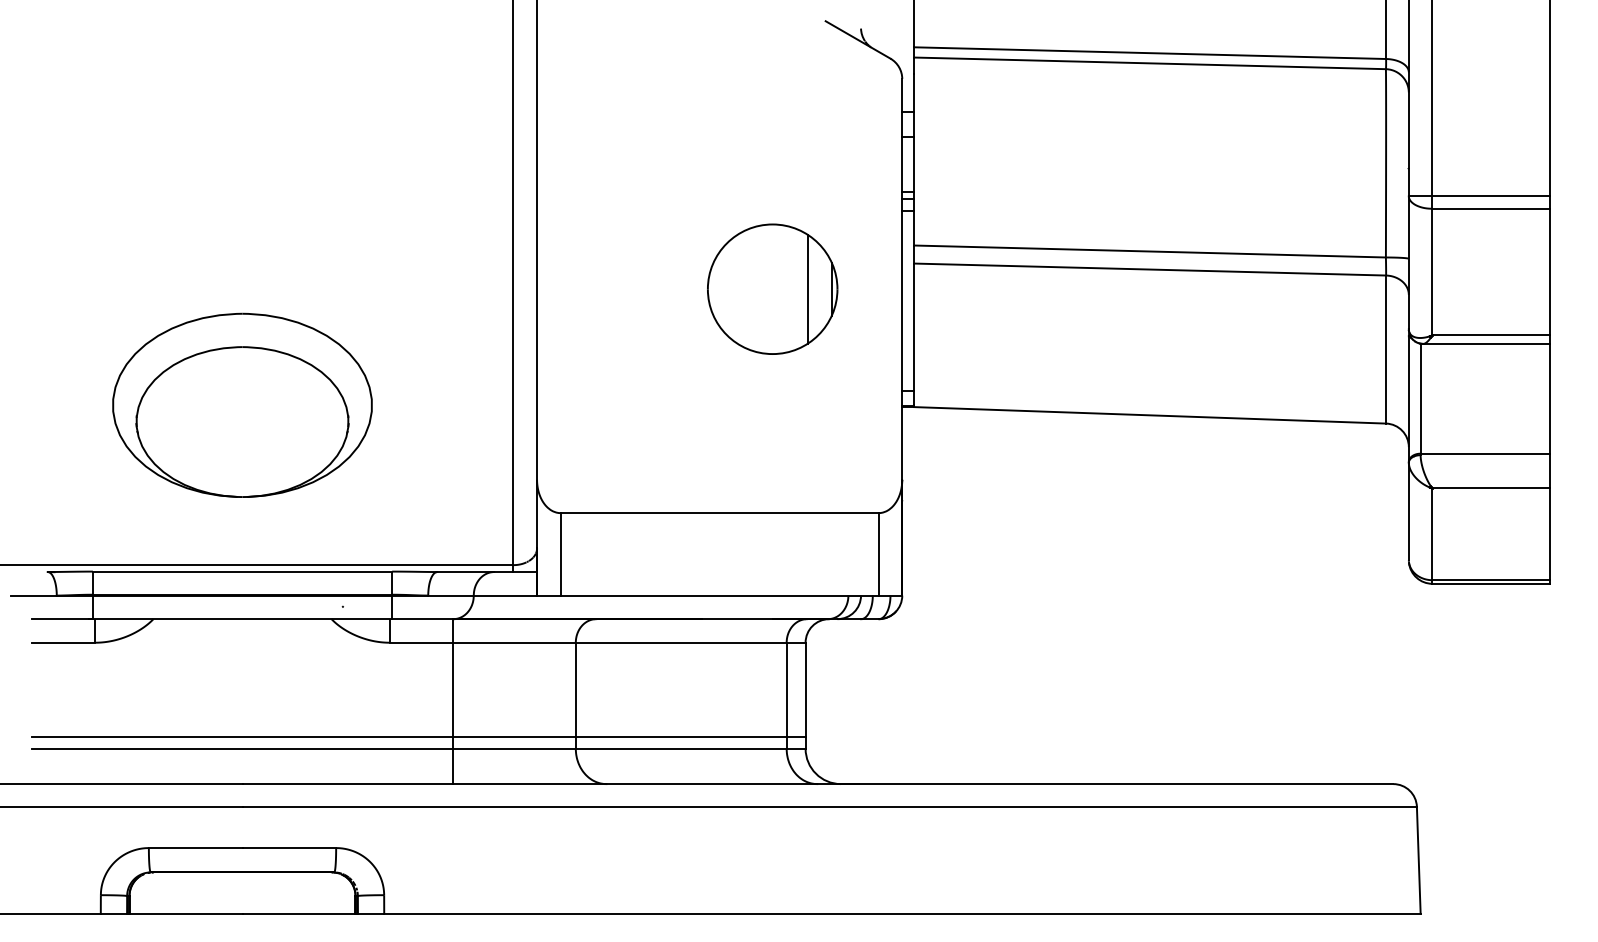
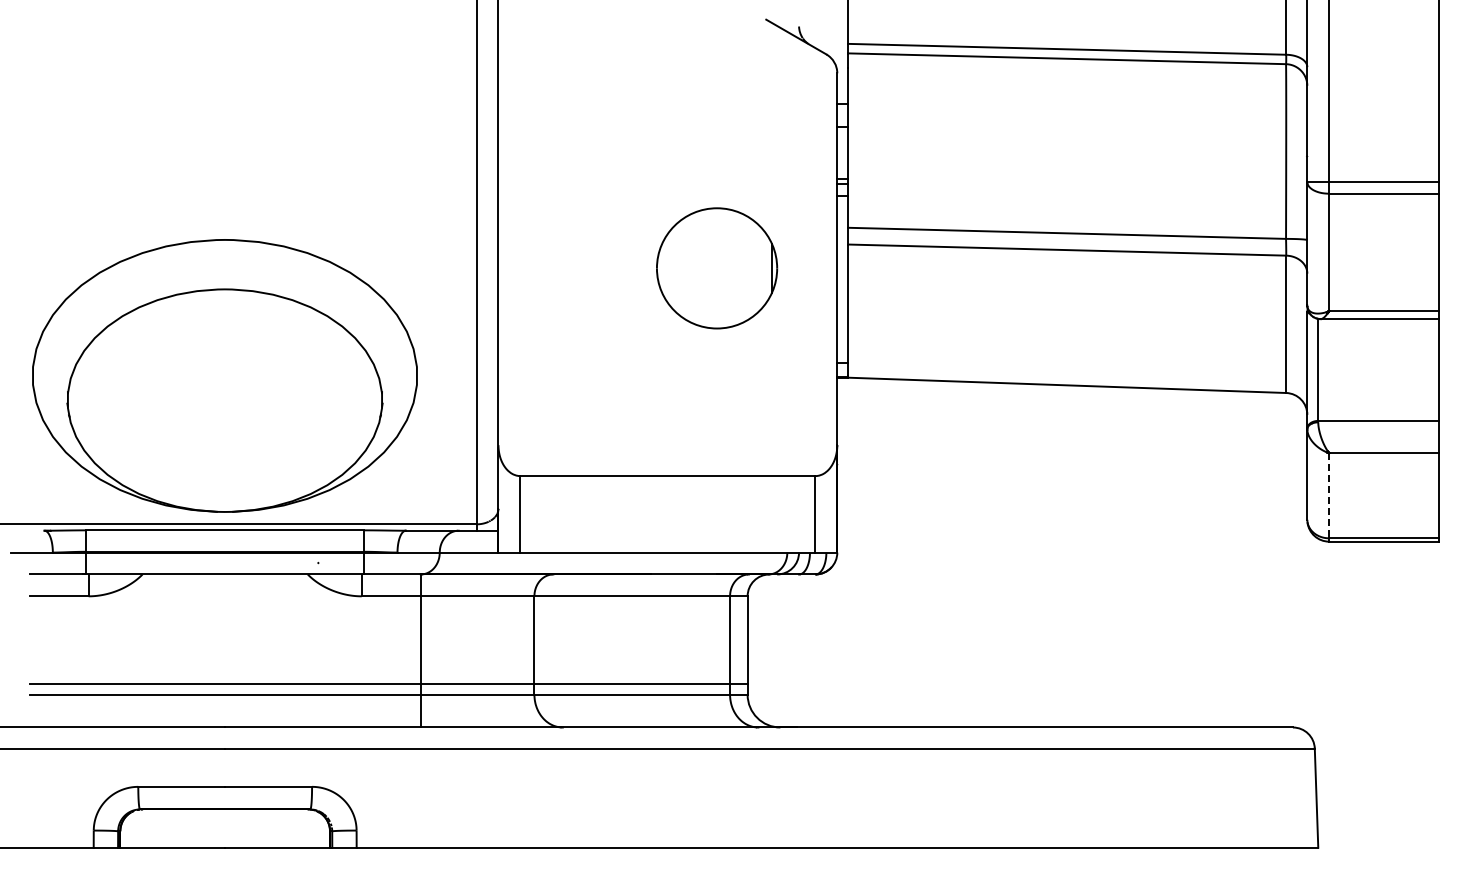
line: (807, 289) -> (749, 268), removed
part: (242, 405) -> (225, 376), size x1.6
line: (1432, 534) -> (1329, 495), solid -> dashed

